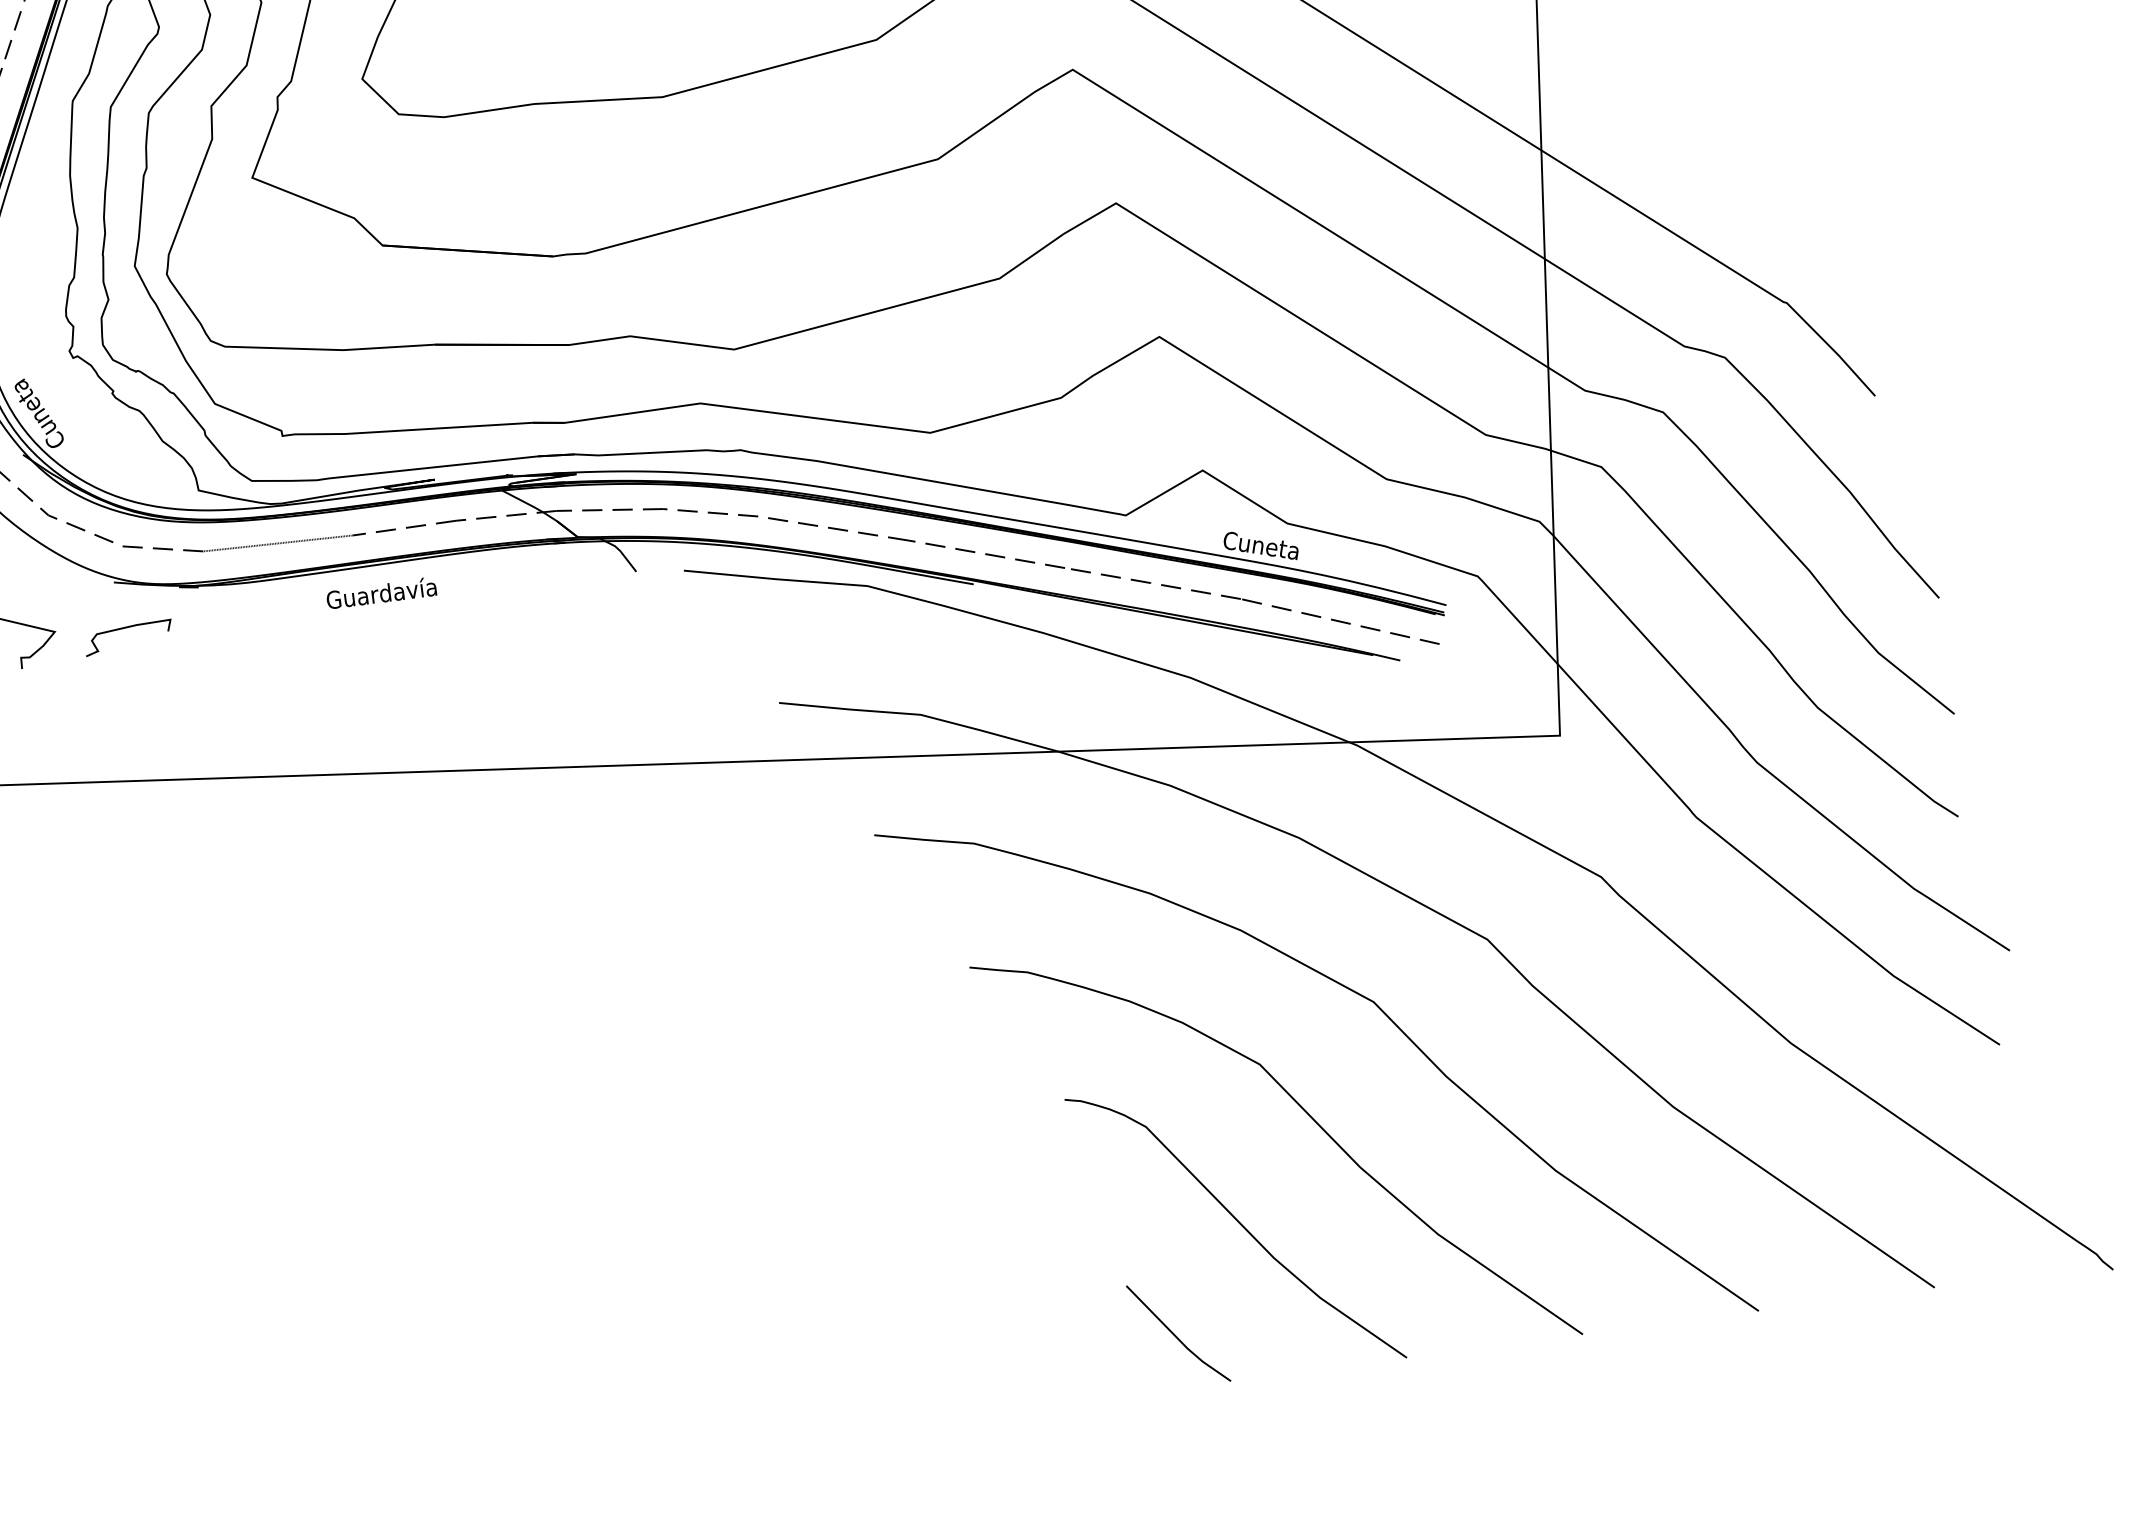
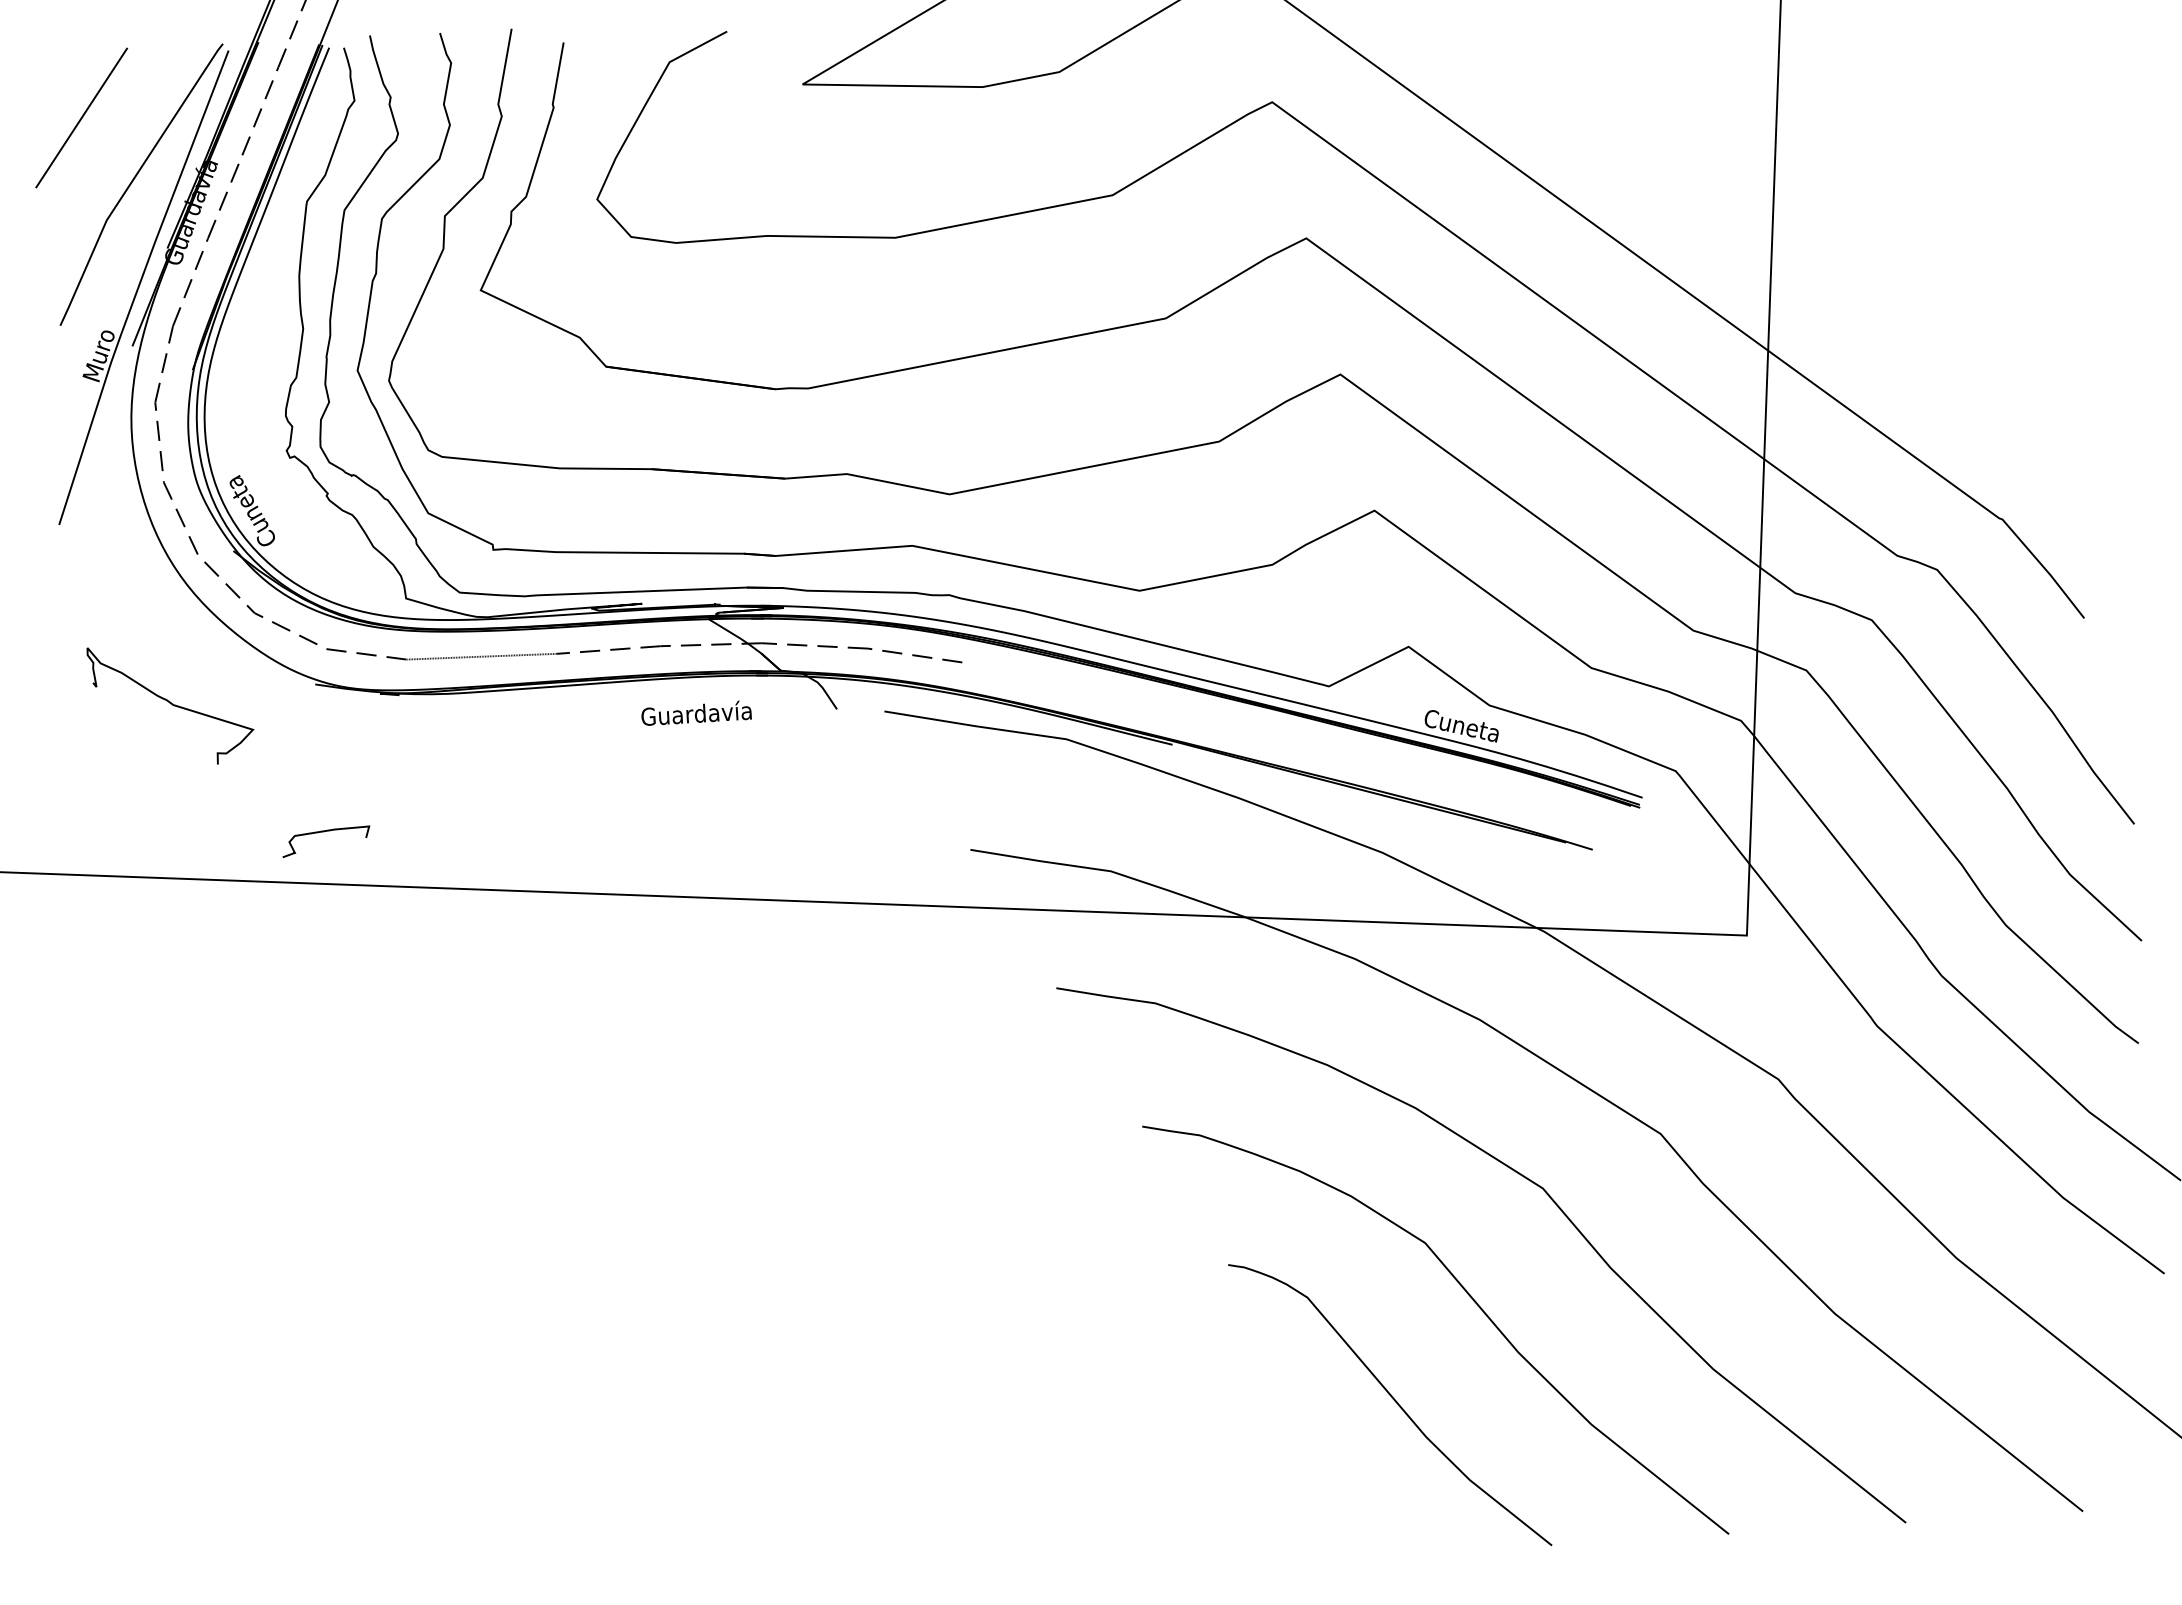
part: (1103, 580) -> (1302, 749), removed
text: (381, 592) -> (696, 712), moved
curve: (126, 628) -> (324, 832), moved
line: (1176, 1335) -> (1323, 1507), removed

